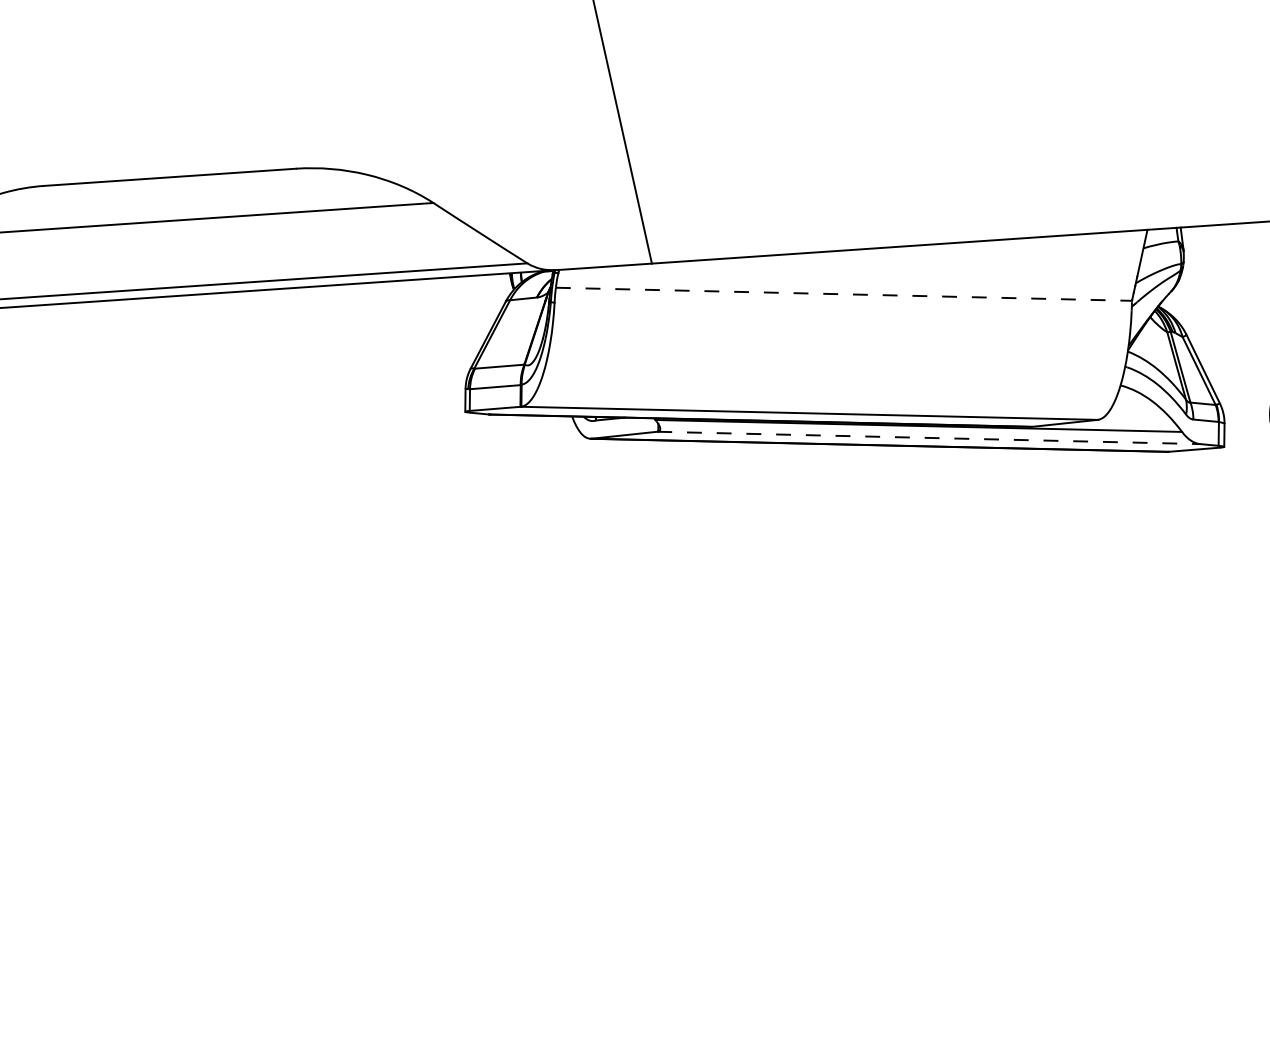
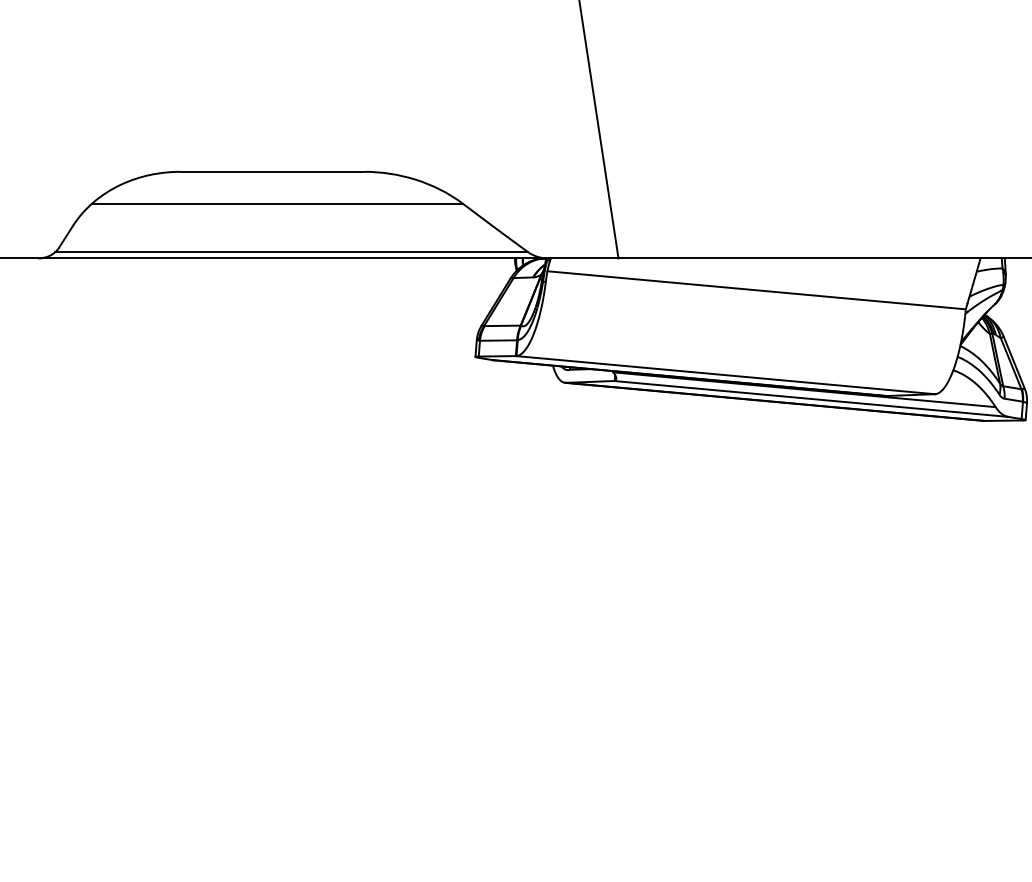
line: (845, 294) -> (757, 290), dashed -> solid
line: (929, 438) -> (811, 399), dashed -> solid

